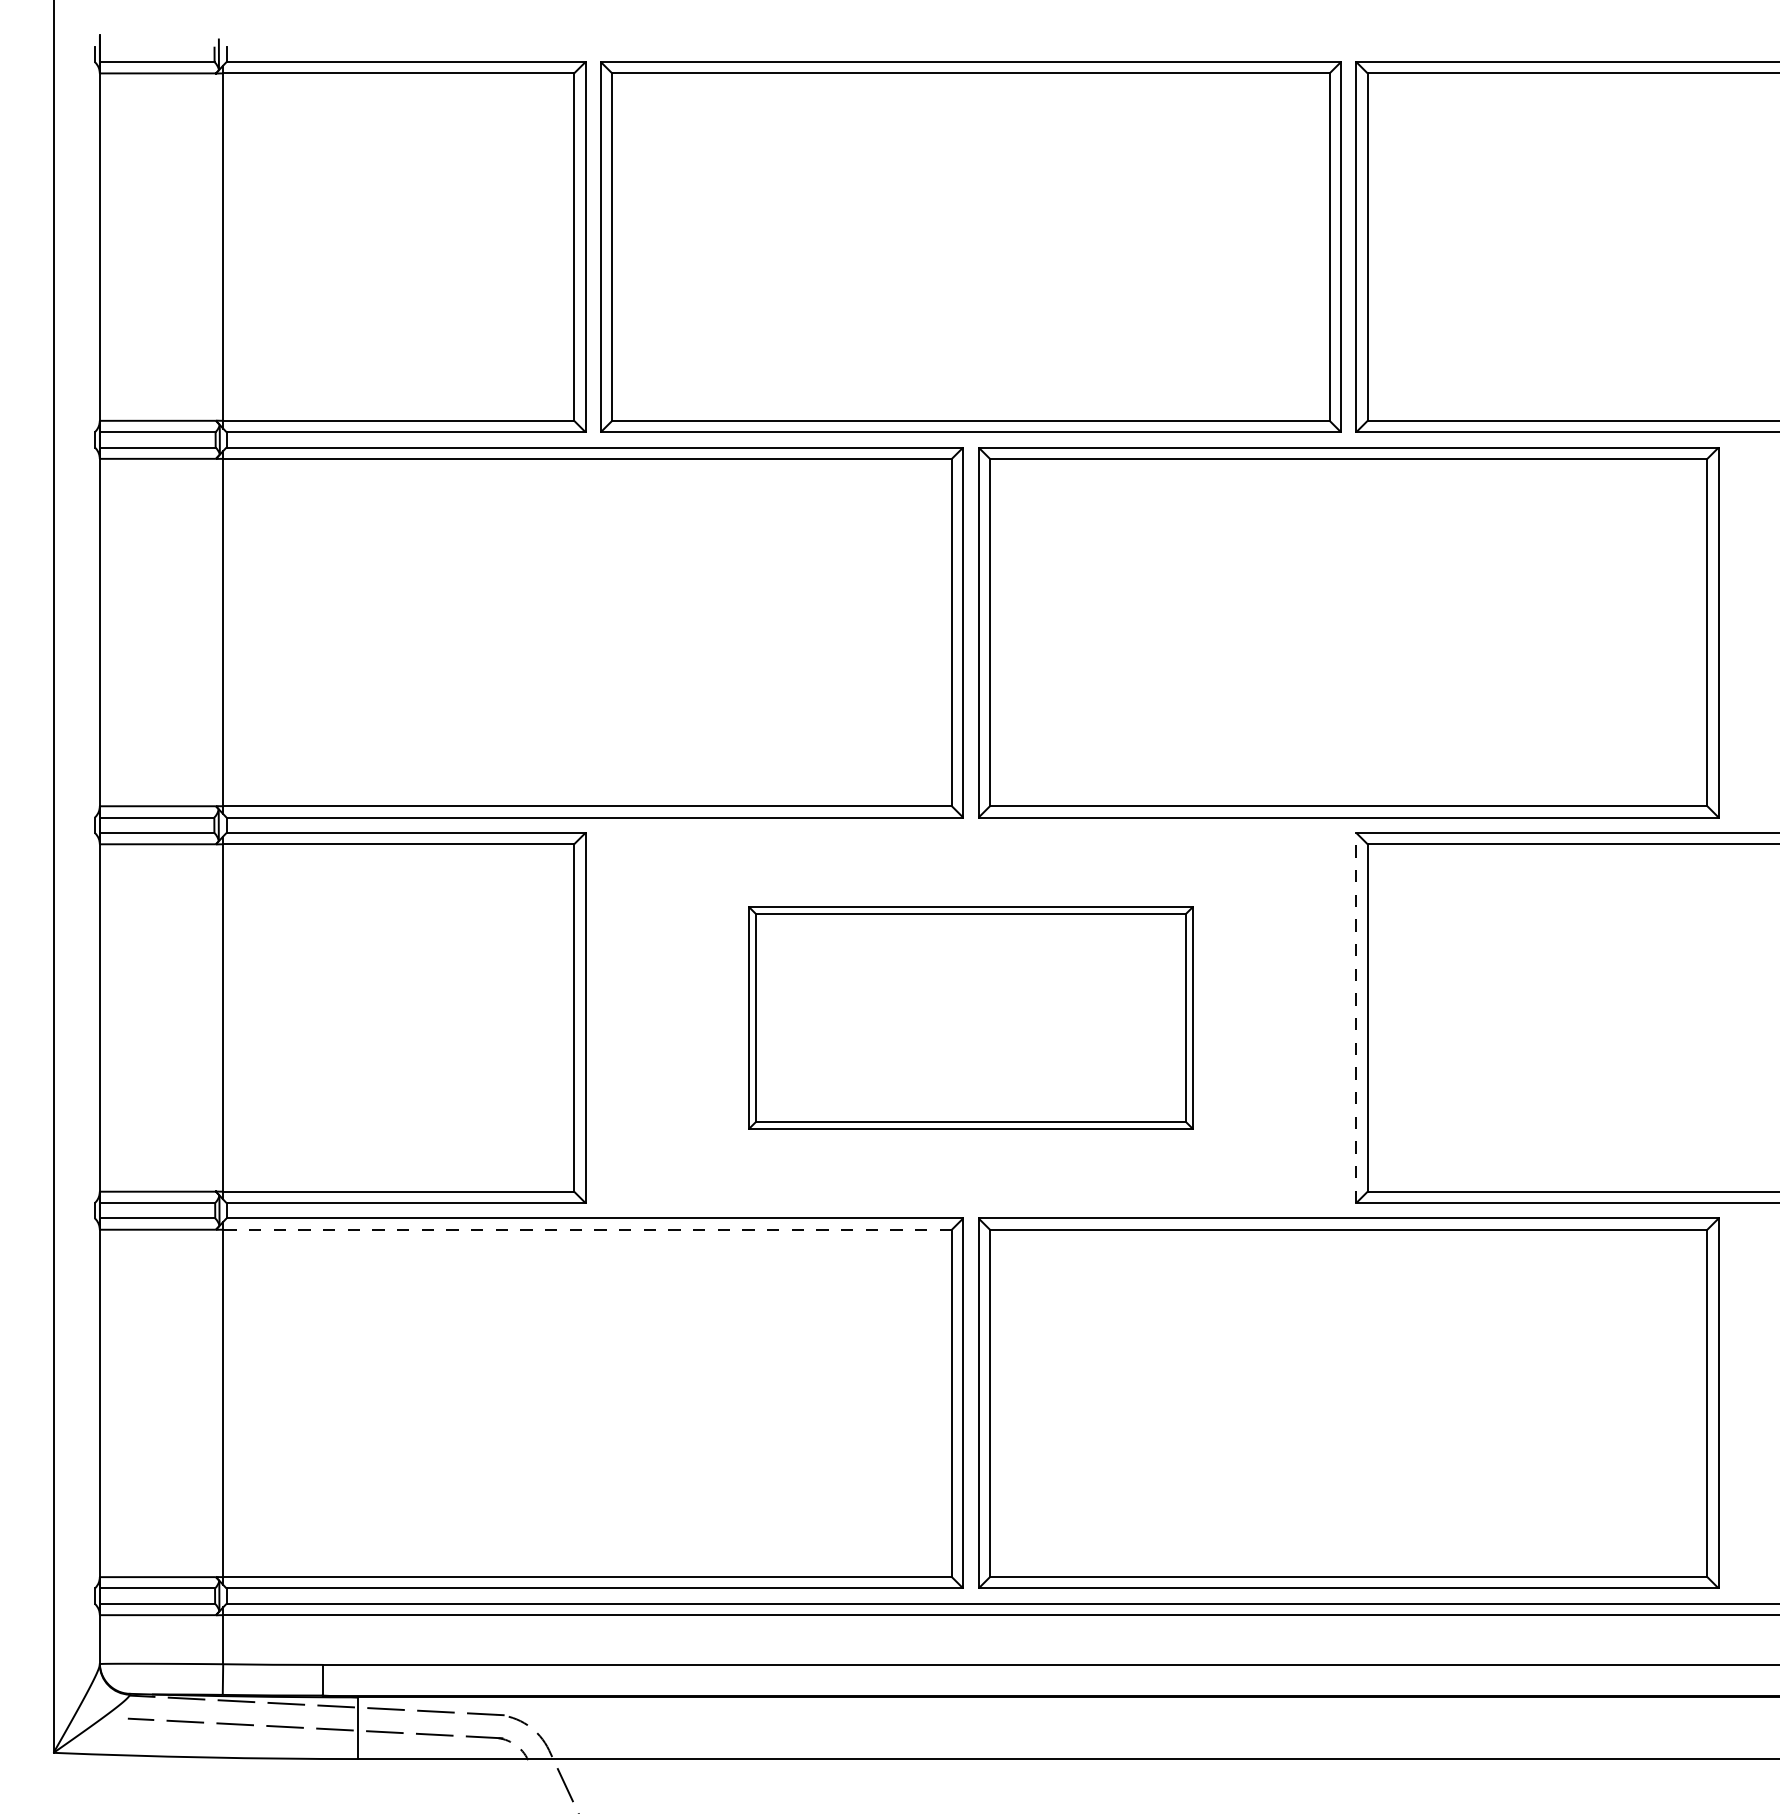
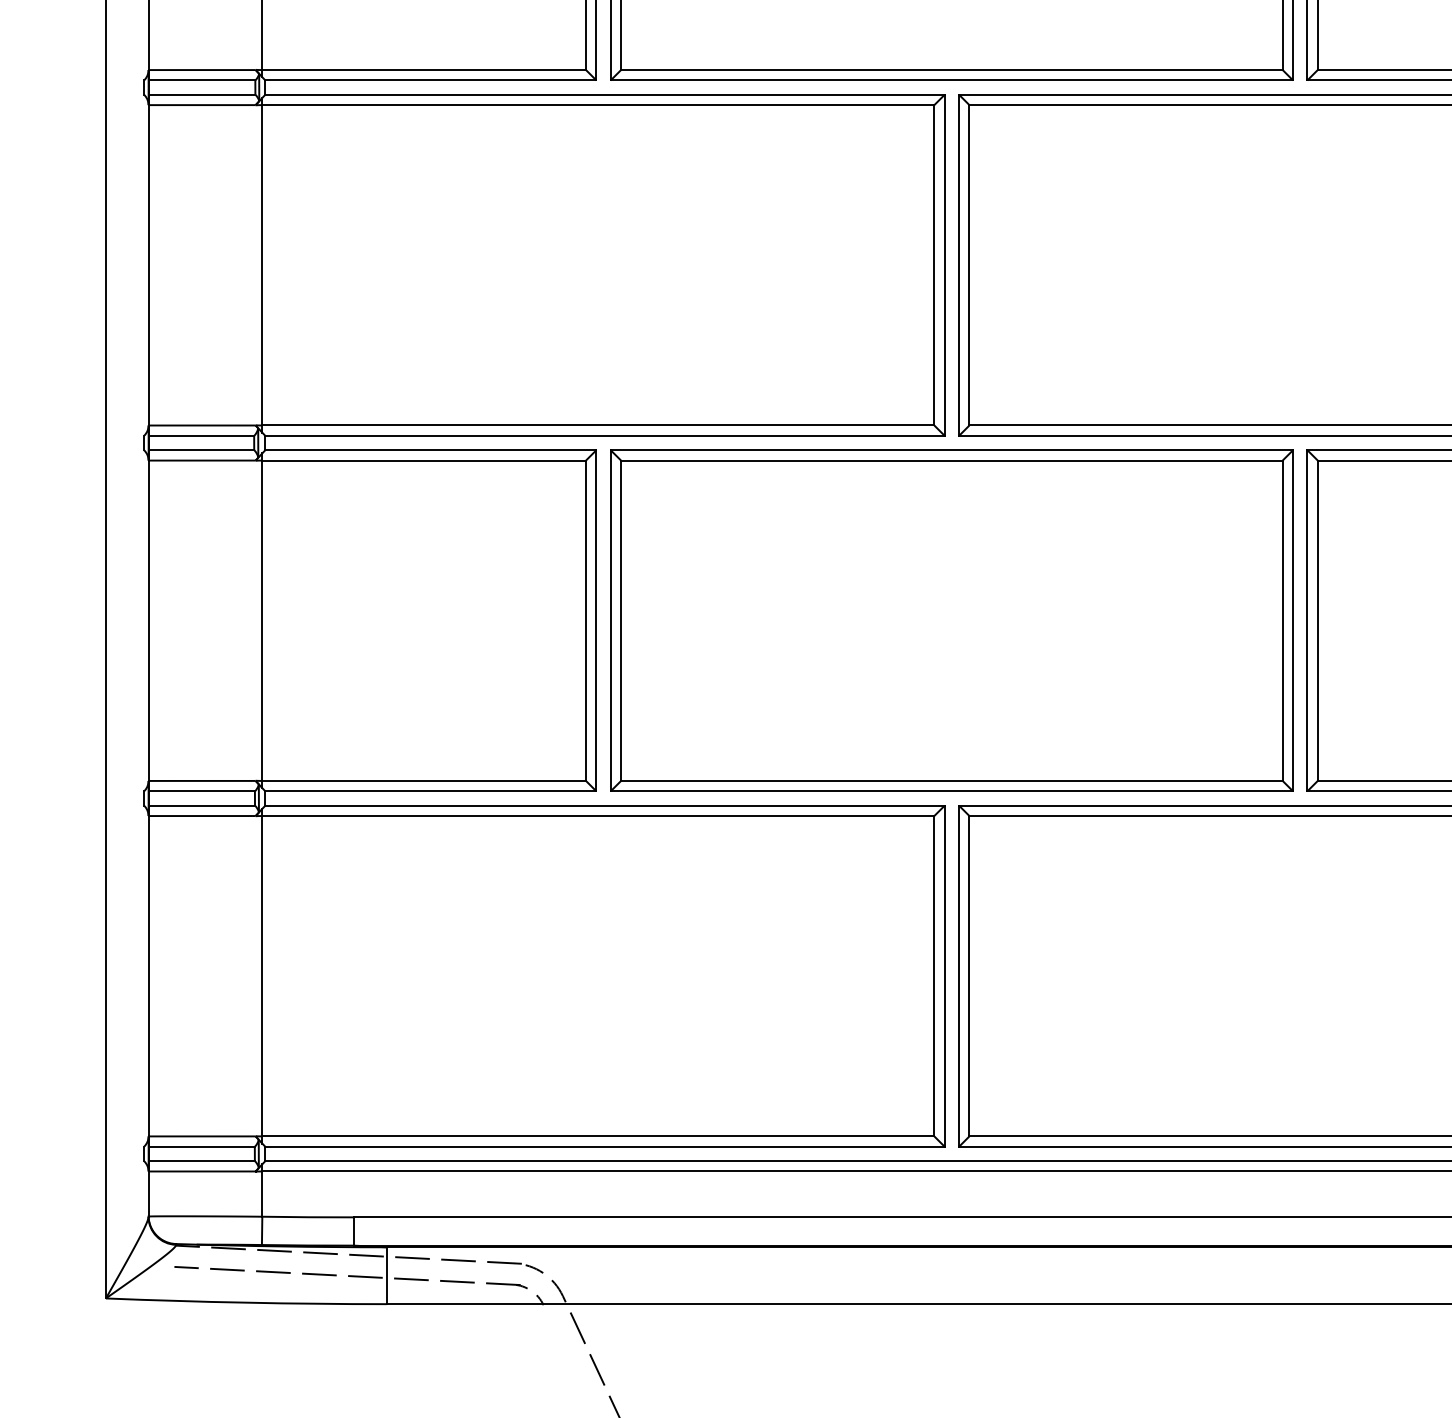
part: (970, 1017) -> (951, 620), size x1.67
line: (1356, 1017) -> (1307, 620), dashed -> solid
line: (587, 1229) -> (598, 815), dashed -> solid

